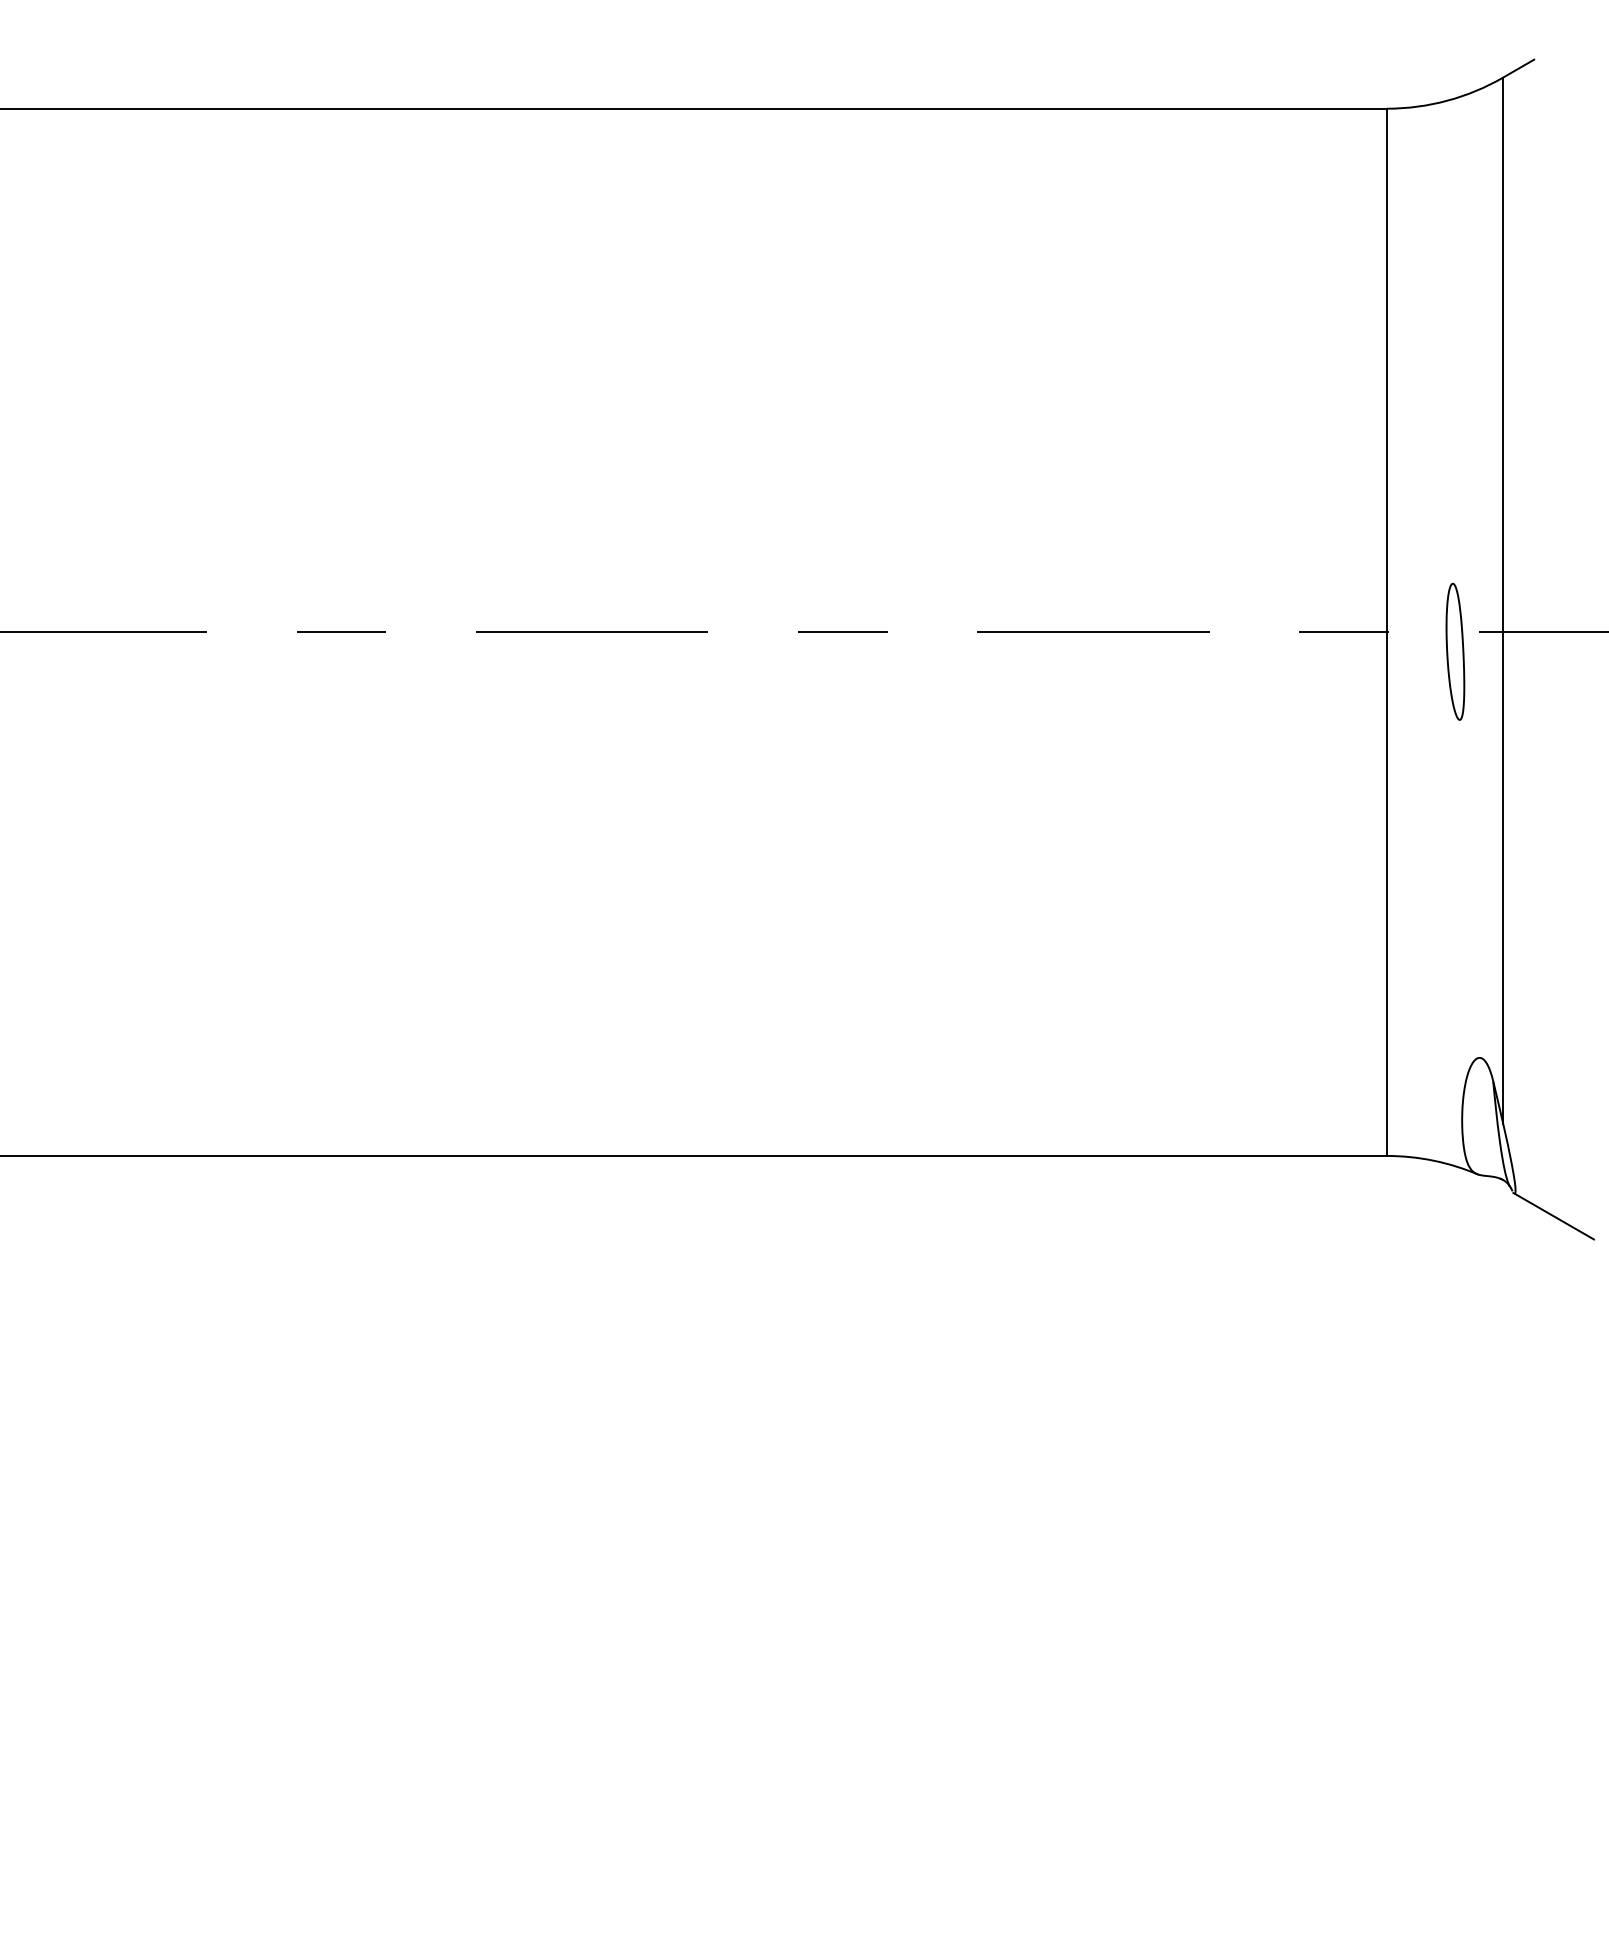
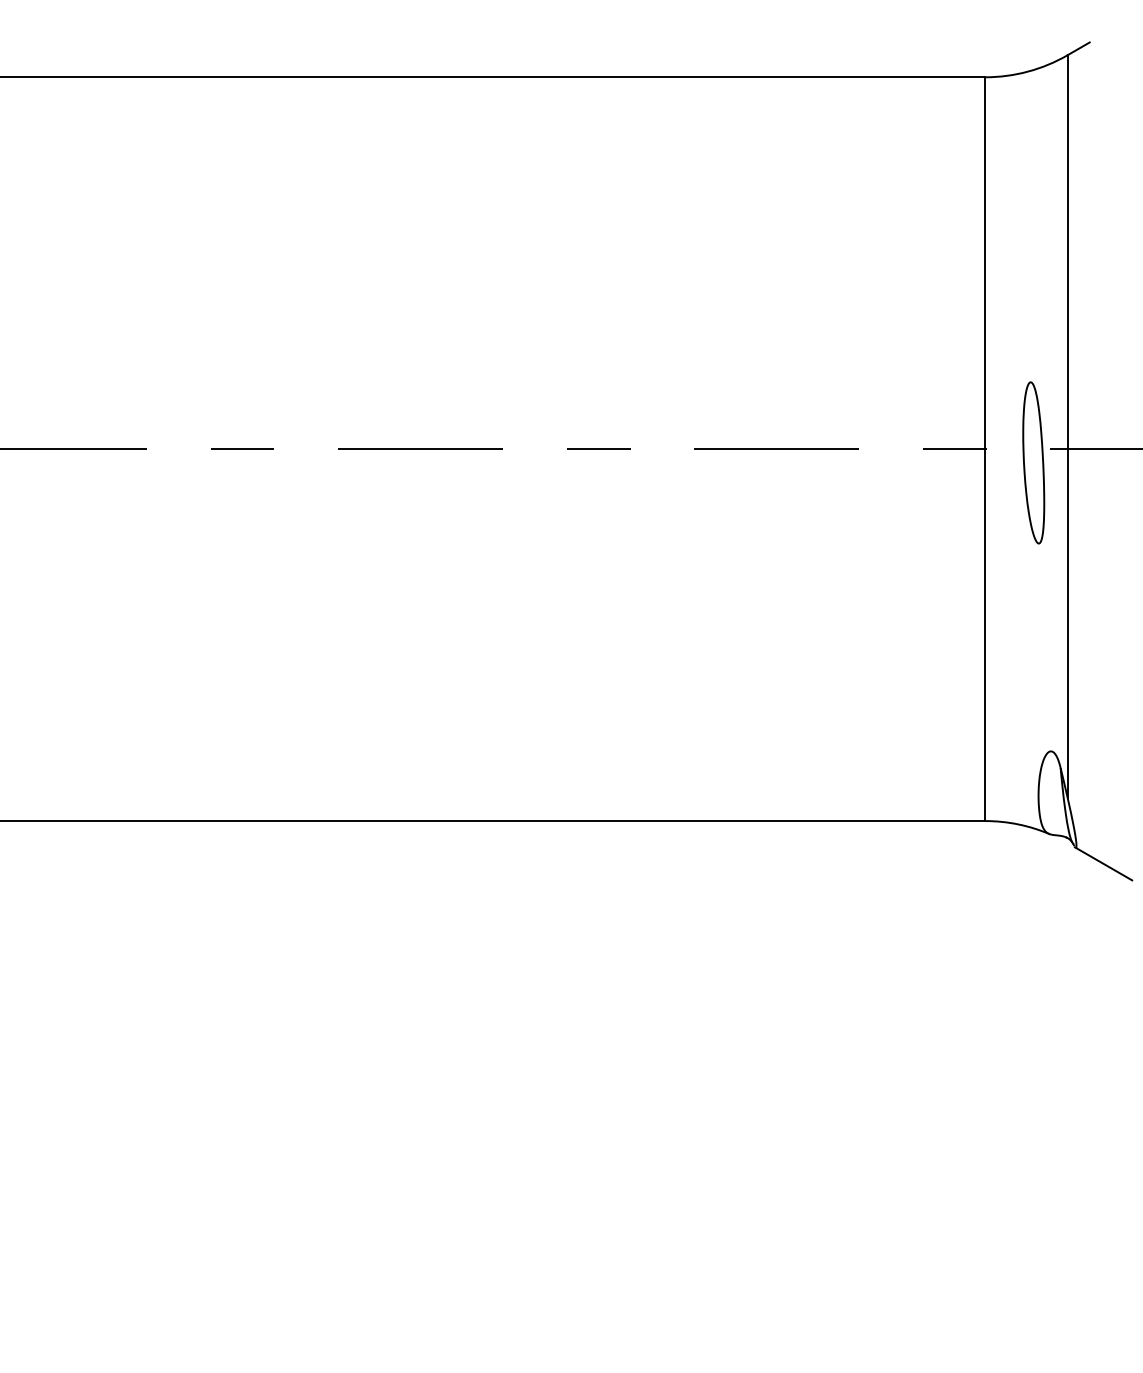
part: (1455, 651) -> (1033, 462), size x1.67

